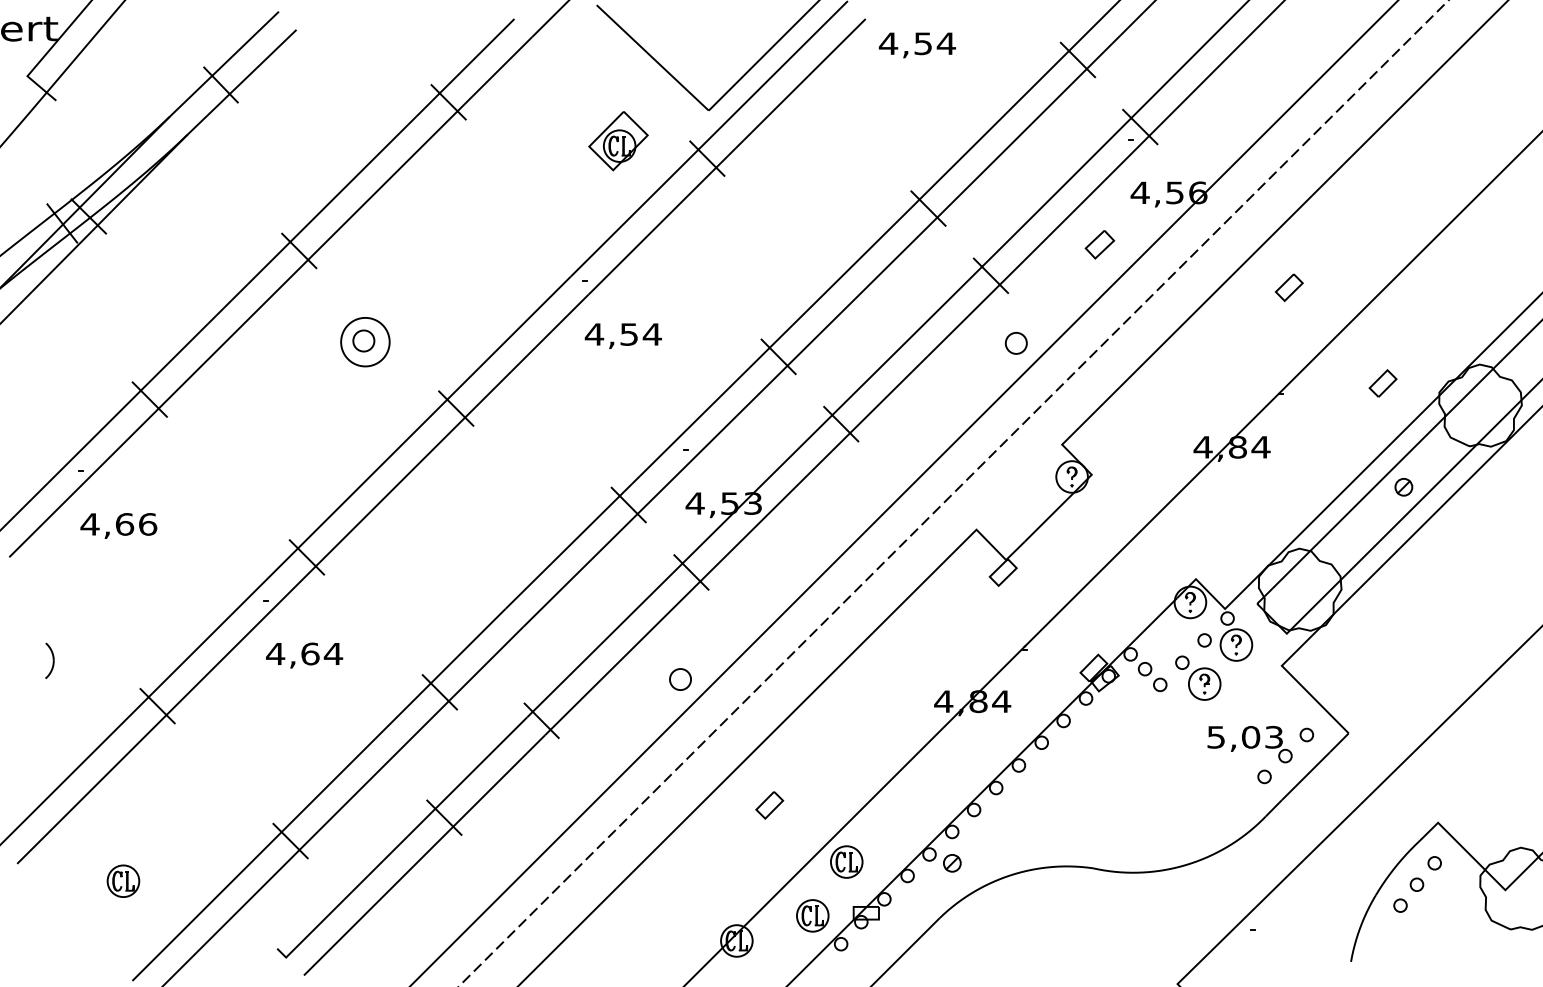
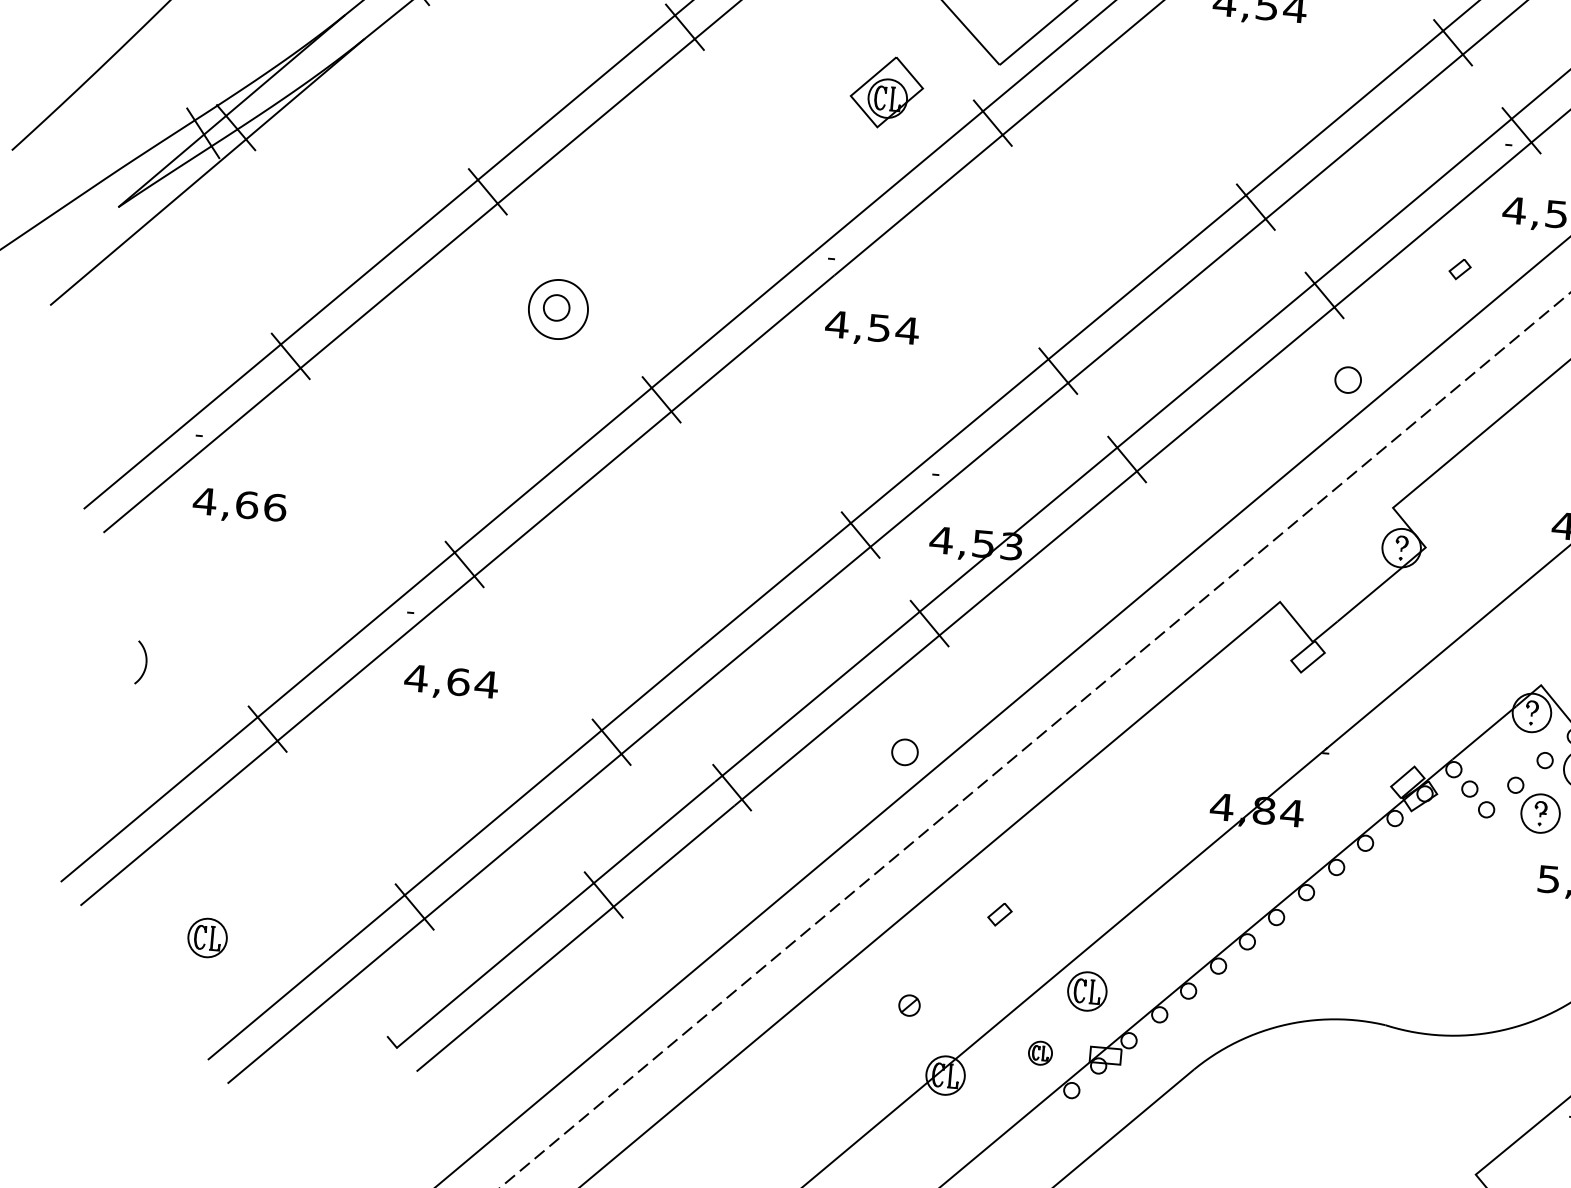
part: (1099, 244) -> (1459, 268), size x0.6
part: (769, 805) -> (999, 914), size x0.7
part: (952, 863) -> (909, 1005), moved
part: (812, 915) -> (1040, 1052), size x0.6

